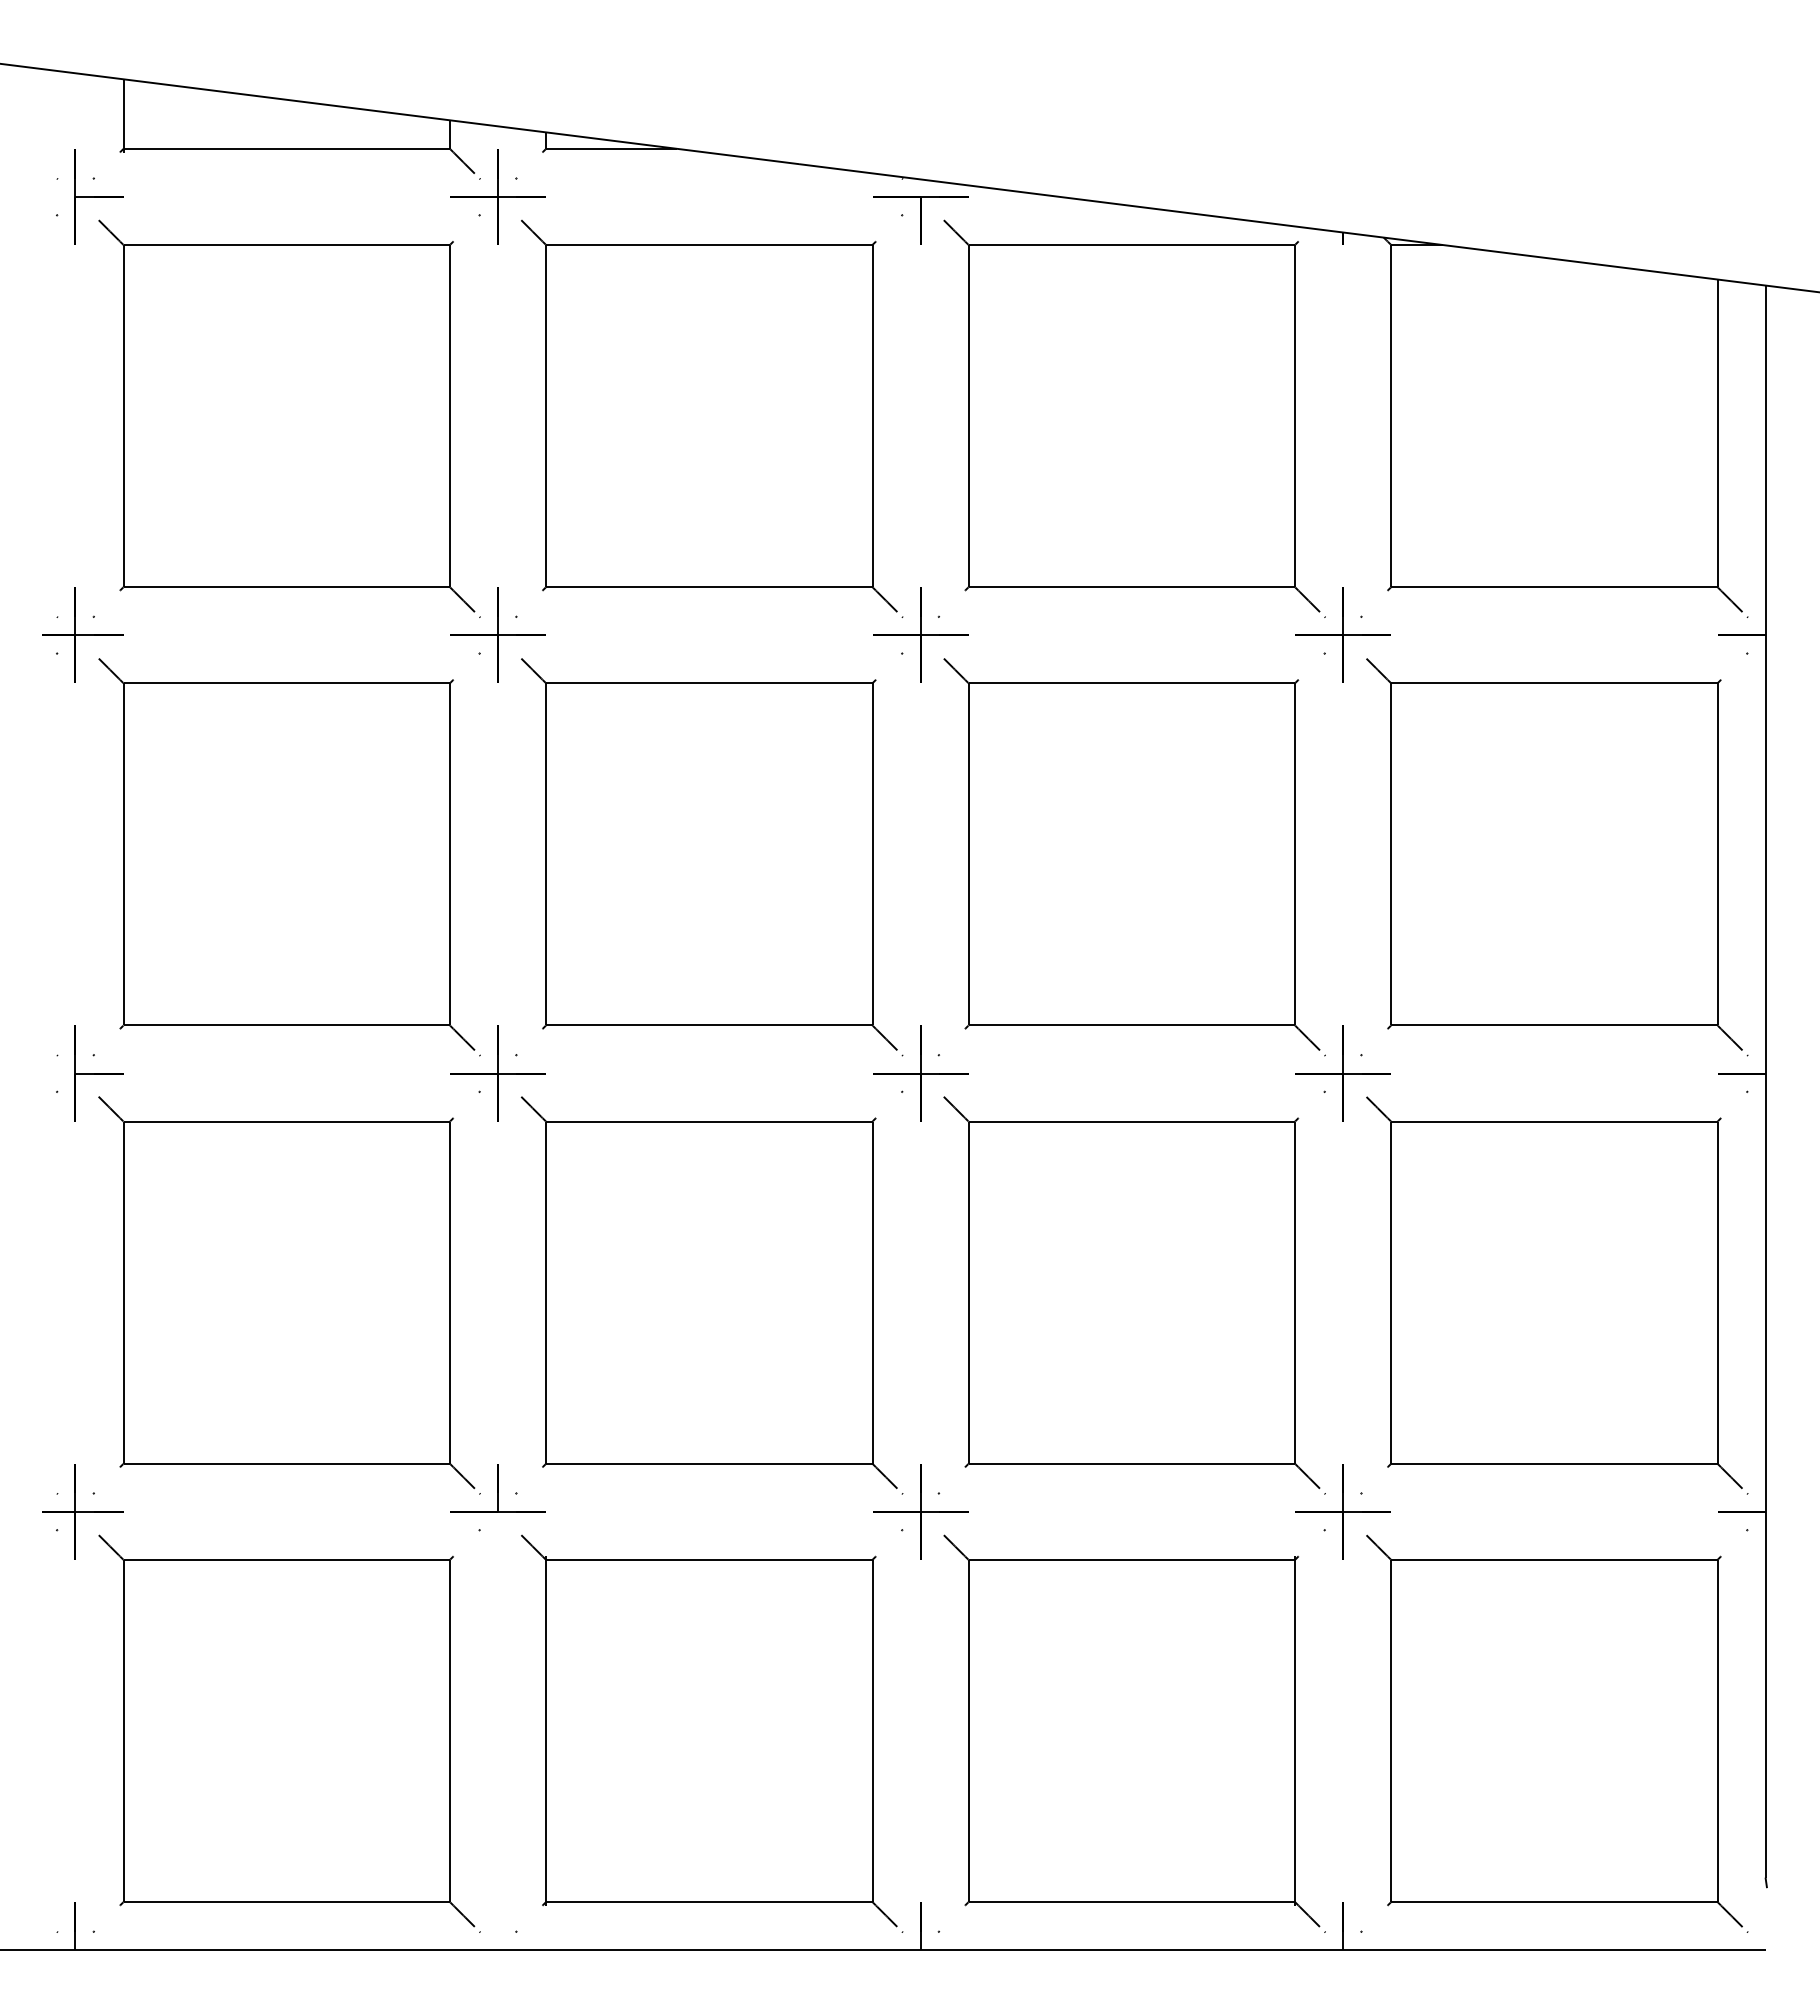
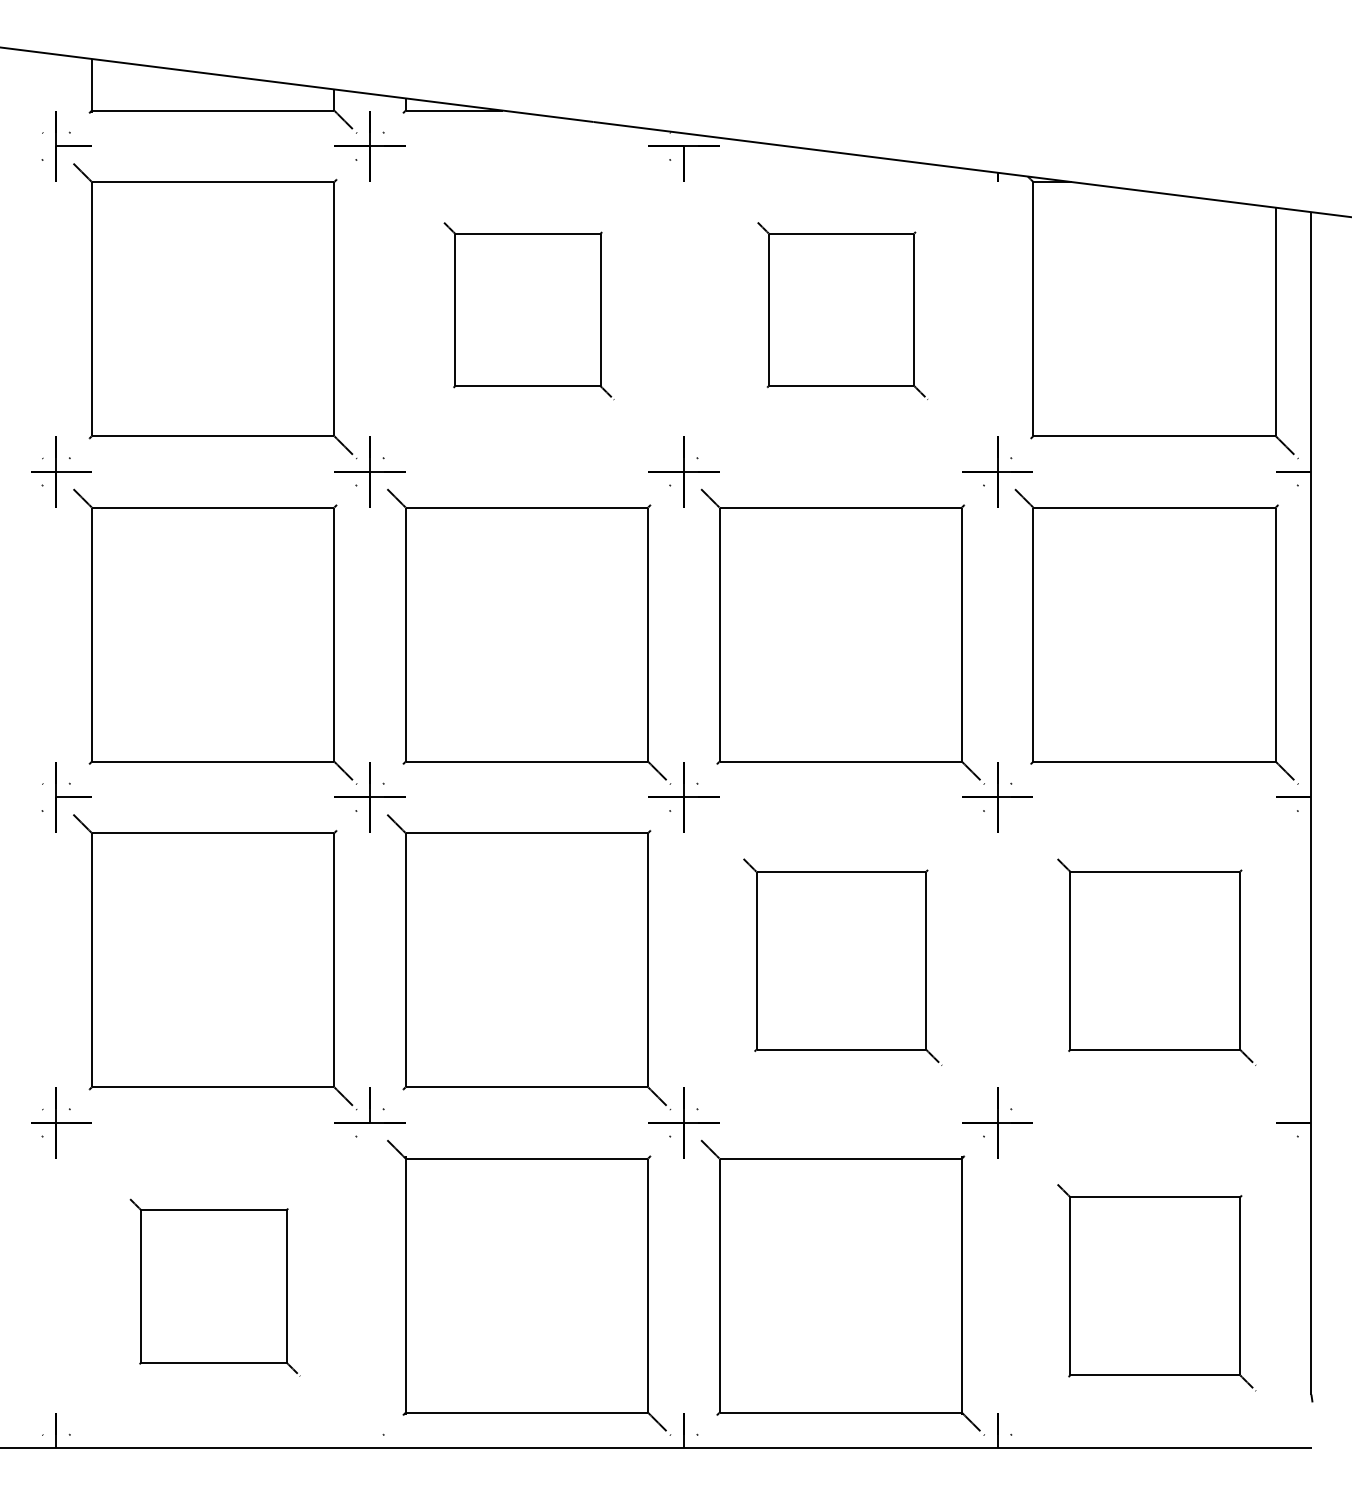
part: (712, 418) -> (529, 310), size x0.6
part: (1134, 418) -> (842, 310), size x0.6
part: (1134, 1295) -> (842, 962), size x0.7
part: (1557, 1295) -> (1156, 962), size x0.7
part: (289, 1733) -> (215, 1287), size x0.6
part: (1557, 1733) -> (1156, 1287), size x0.7

